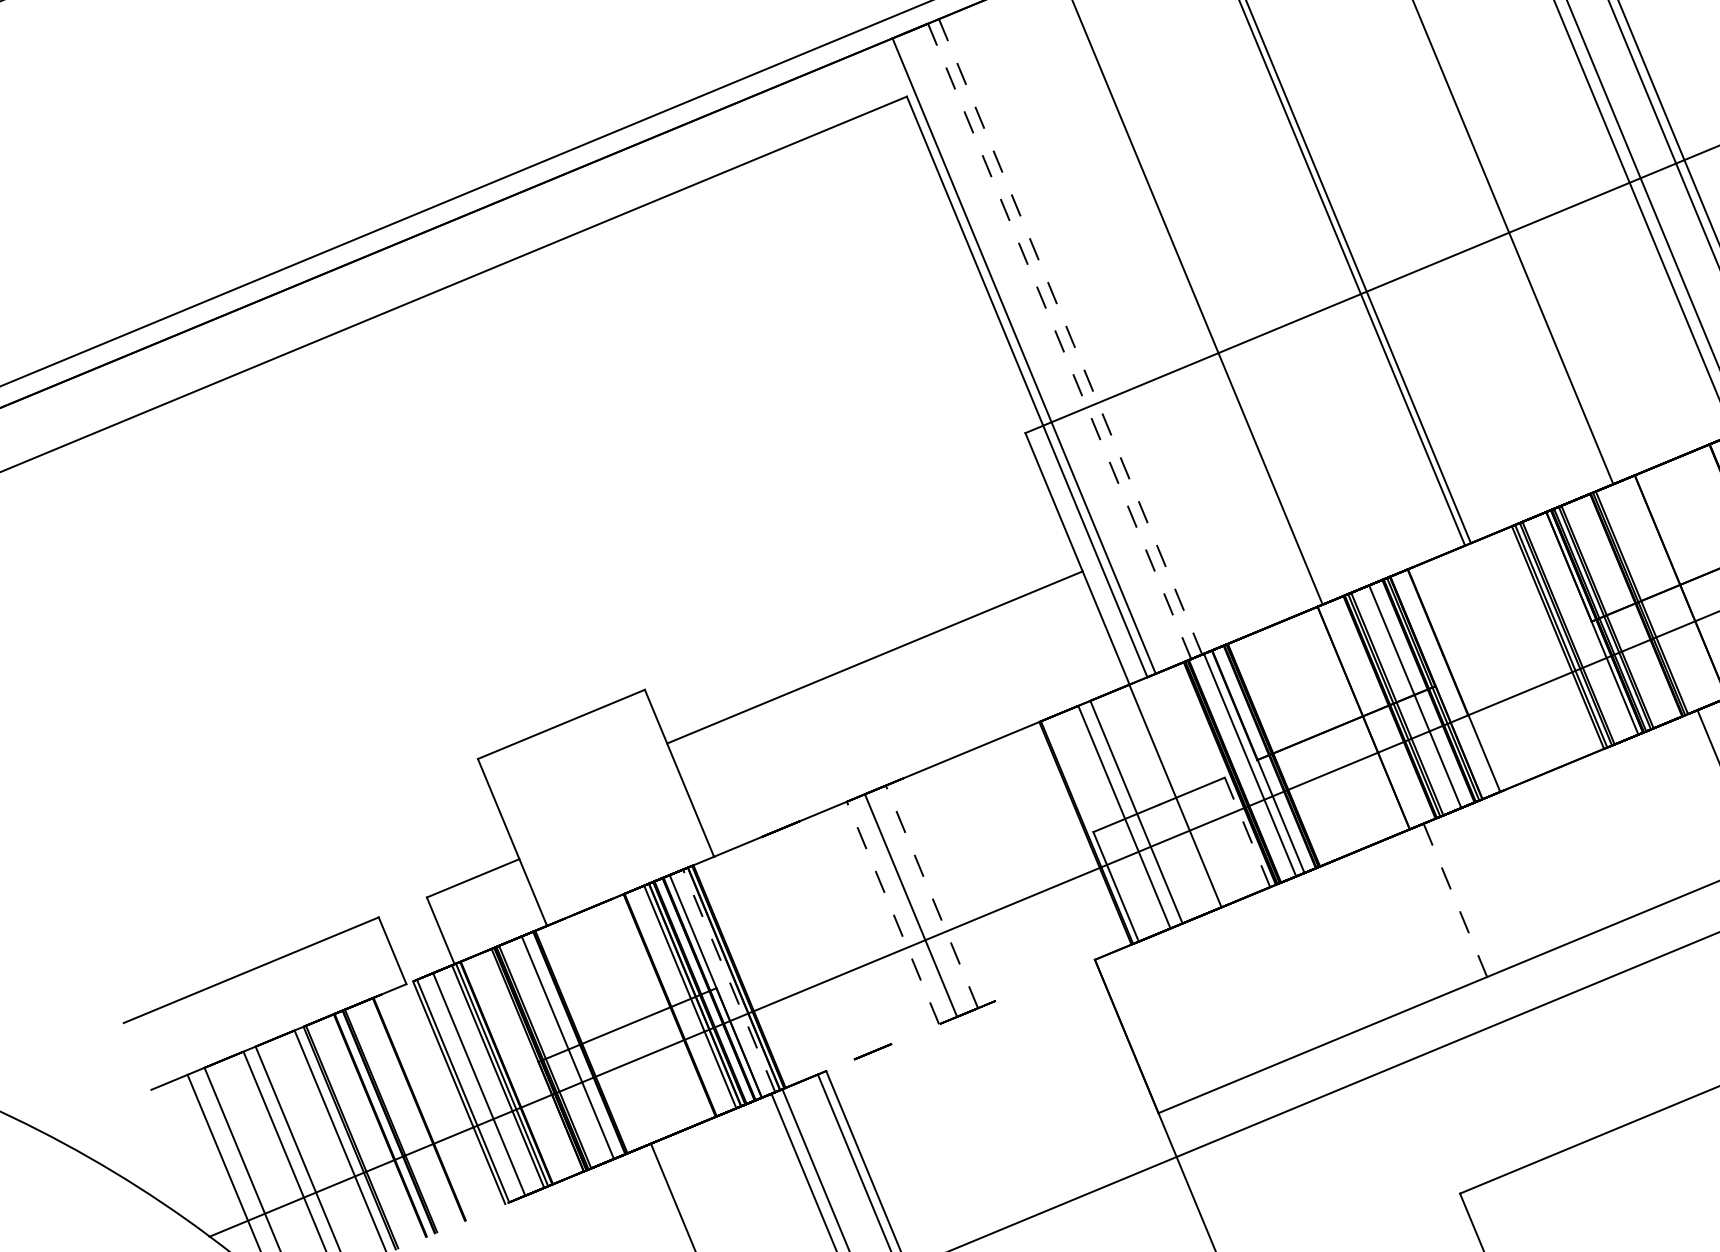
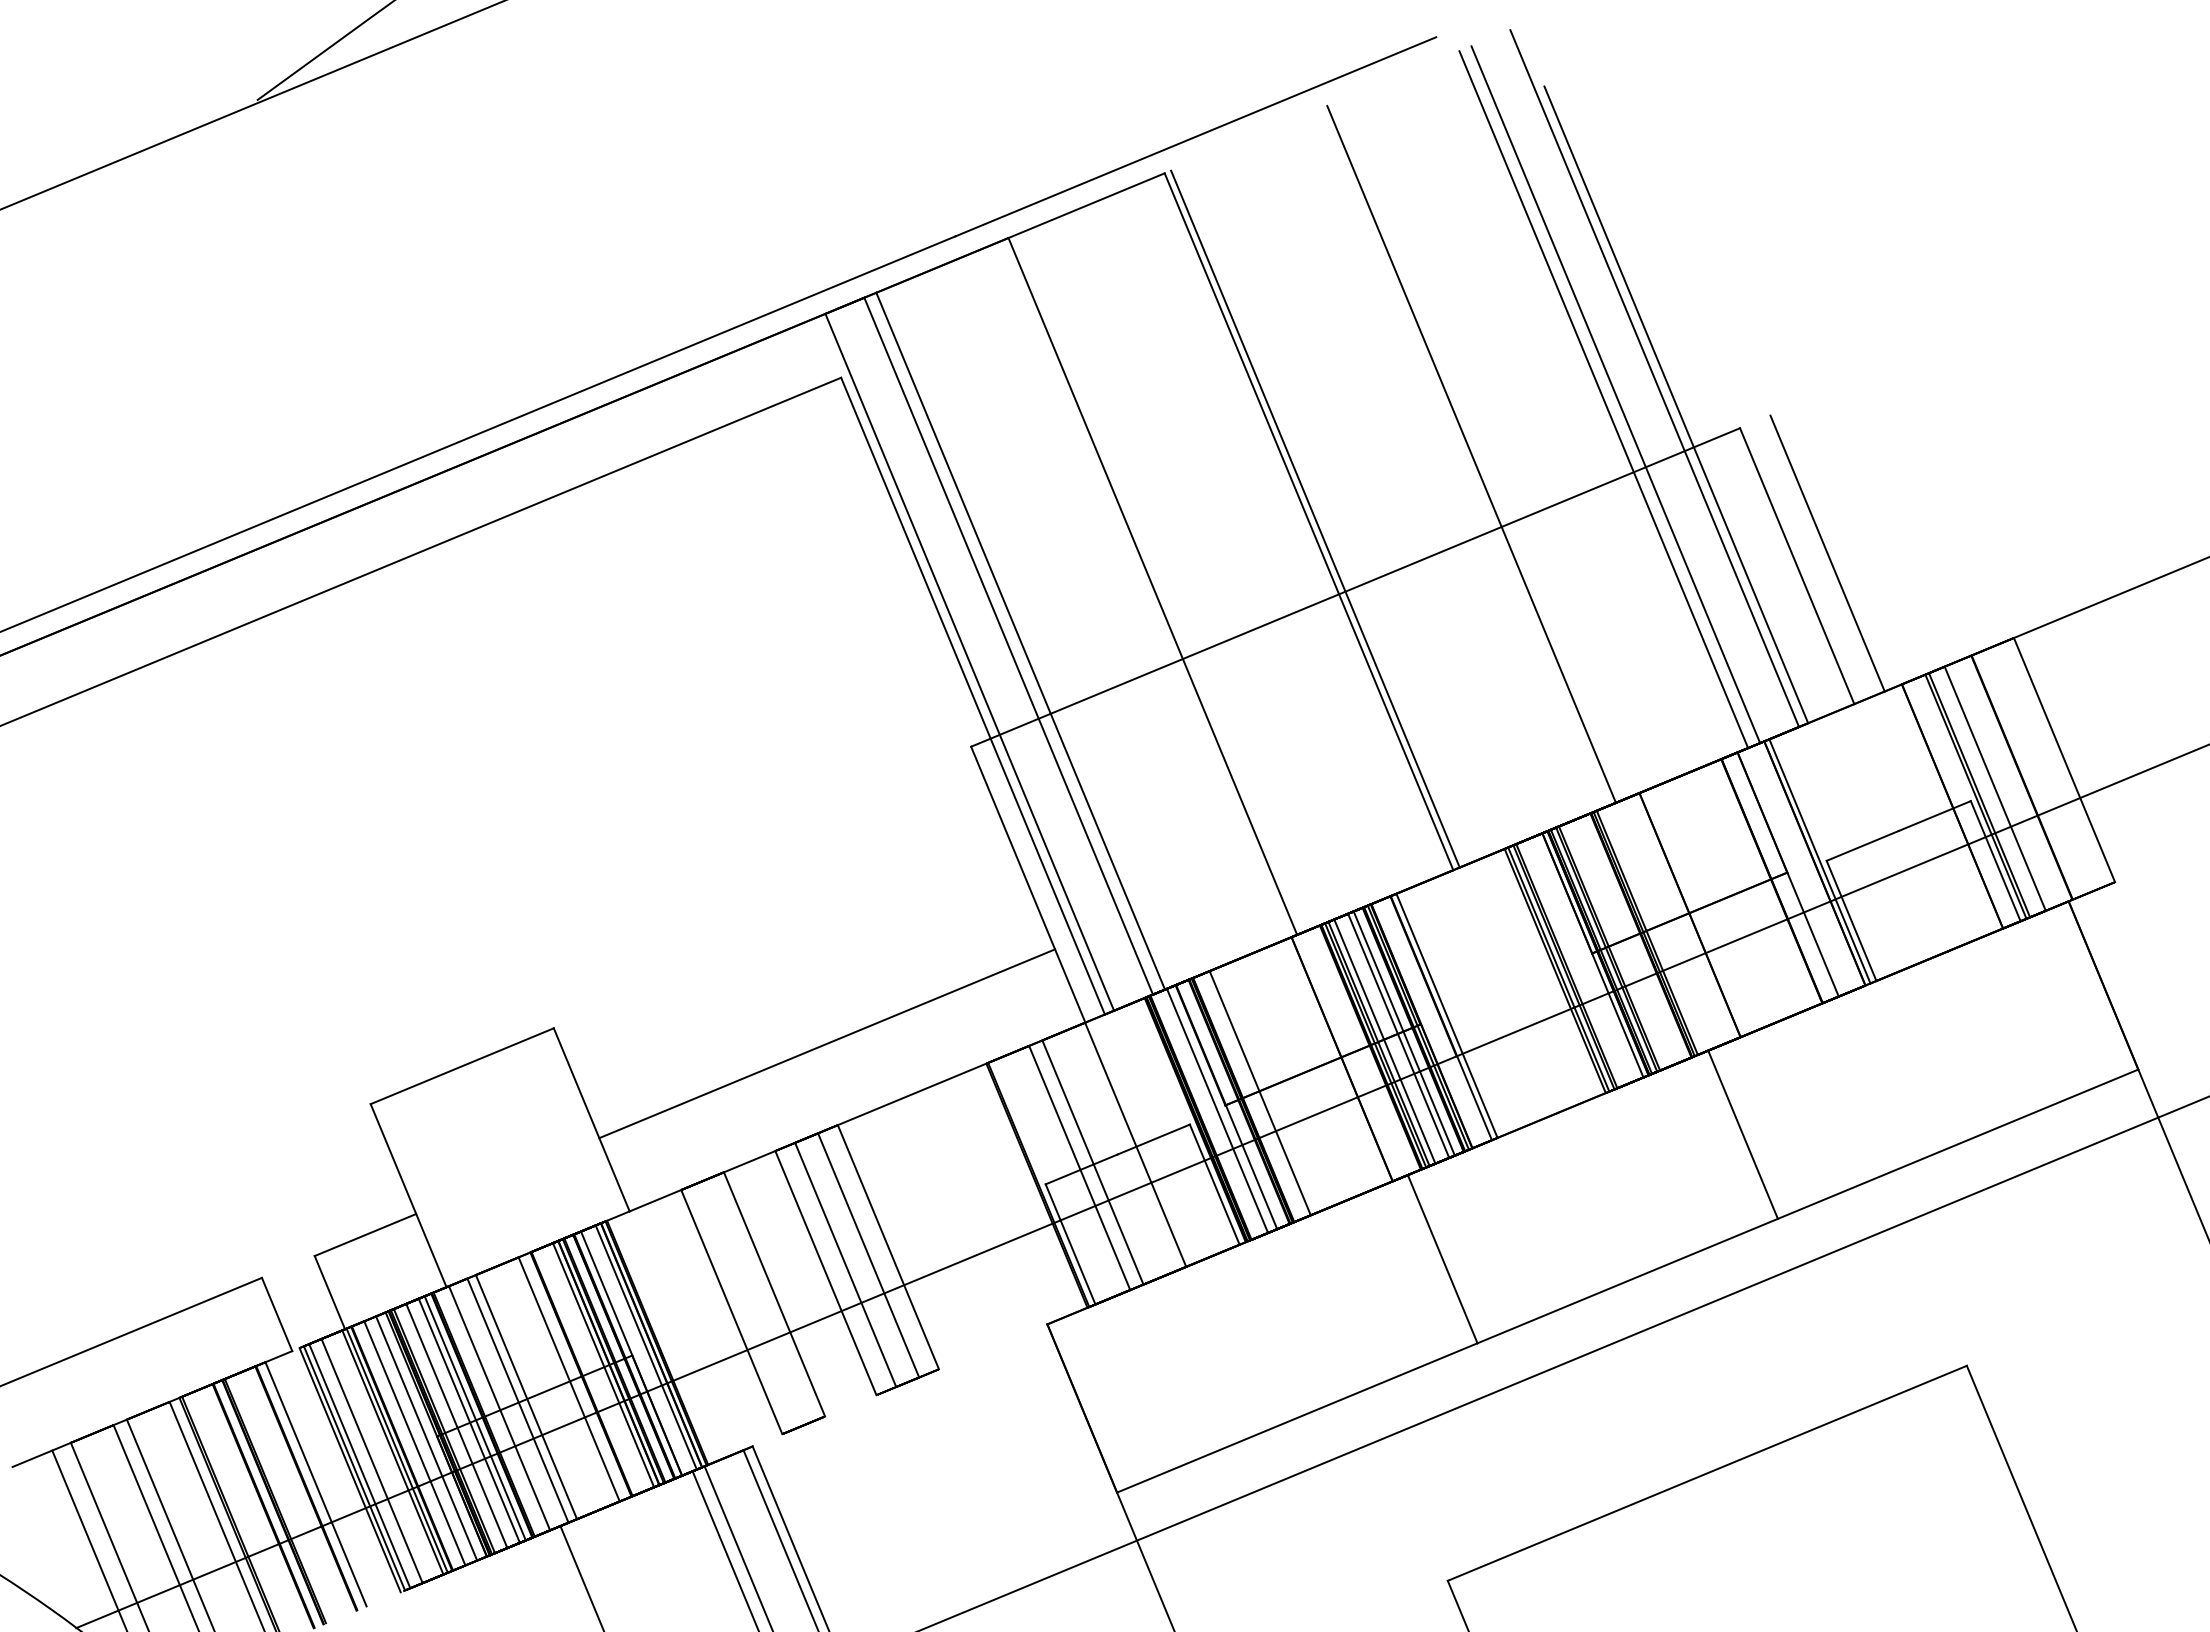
line: (1070, 336) -> (1020, 640), dashed -> solid
line: (1059, 341) -> (1008, 646), dashed -> solid
line: (875, 657) -> (827, 1043), moved
line: (1458, 678) -> (1446, 1015), added
line: (1419, 694) -> (1403, 1033), added
line: (1402, 701) -> (1384, 1041), added
line: (1288, 749) -> (1259, 1093), added
line: (1247, 833) -> (1214, 1185), dashed -> solid
line: (949, 889) -> (887, 1247), added
line: (931, 896) -> (868, 1254), dashed -> solid
line: (1455, 899) -> (1442, 1258), dashed -> solid
line: (892, 912) -> (825, 1272), dashed -> solid
line: (846, 932) -> (774, 1294), added
line: (806, 948) -> (731, 1312), added
line: (729, 980) -> (646, 1347), dashed -> solid
line: (658, 1010) -> (568, 1379), added
line: (620, 1026) -> (526, 1397), added
line: (611, 1029) -> (517, 1400), added
line: (595, 1036) -> (499, 1408), added
line: (572, 1045) -> (474, 1418), added
line: (556, 1051) -> (456, 1425), added
line: (528, 1063) -> (426, 1438), added
line: (517, 1068) -> (414, 1443), added
line: (467, 1089) -> (359, 1466), added
line: (427, 1105) -> (315, 1484), added

